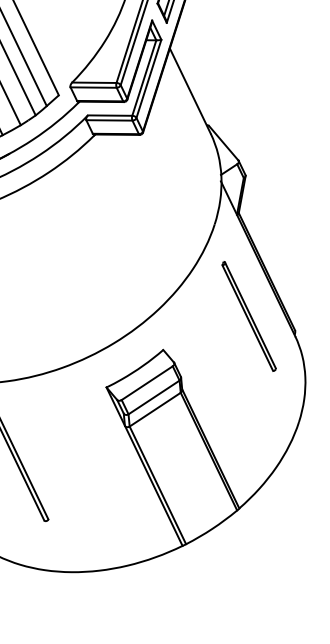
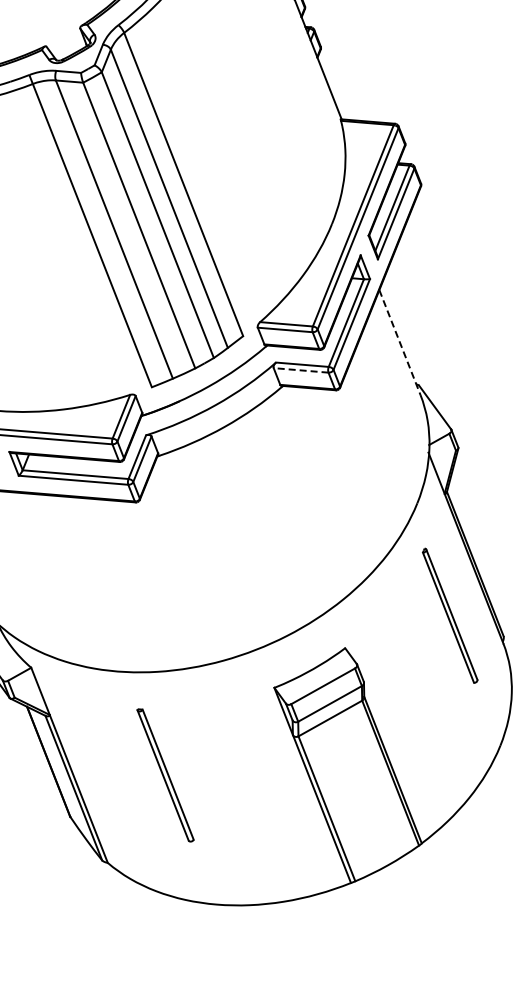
line: (190, 91) -> (400, 343), solid -> dashed
line: (109, 120) -> (301, 370), solid -> dashed

